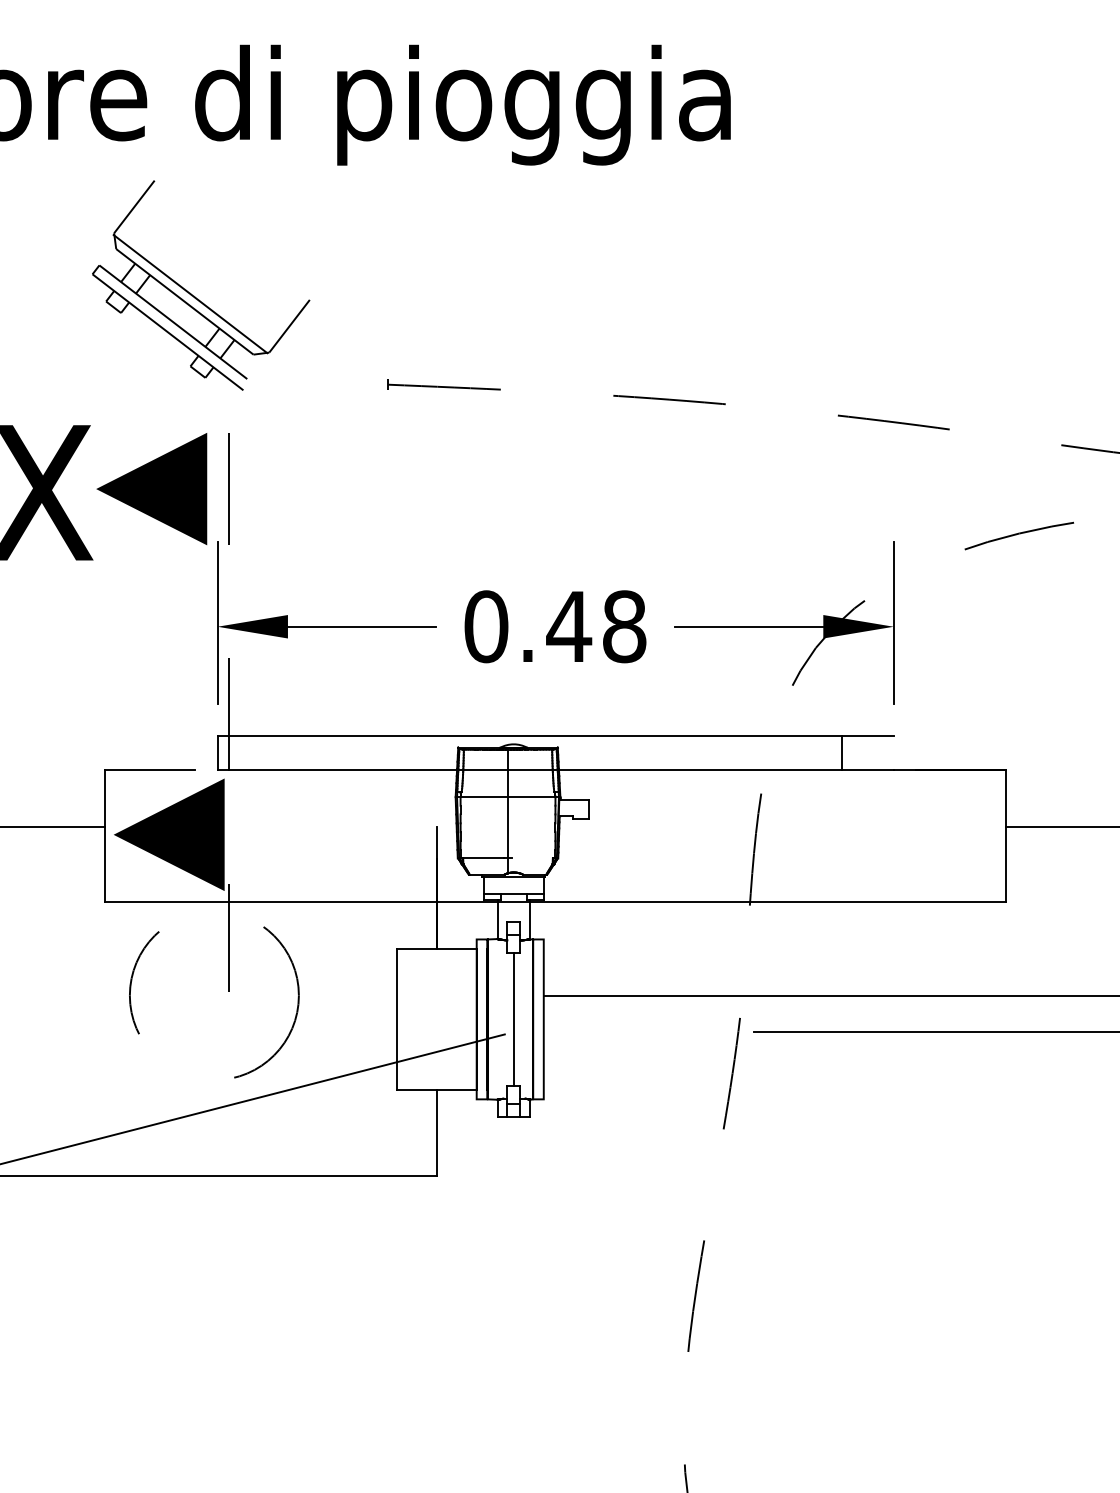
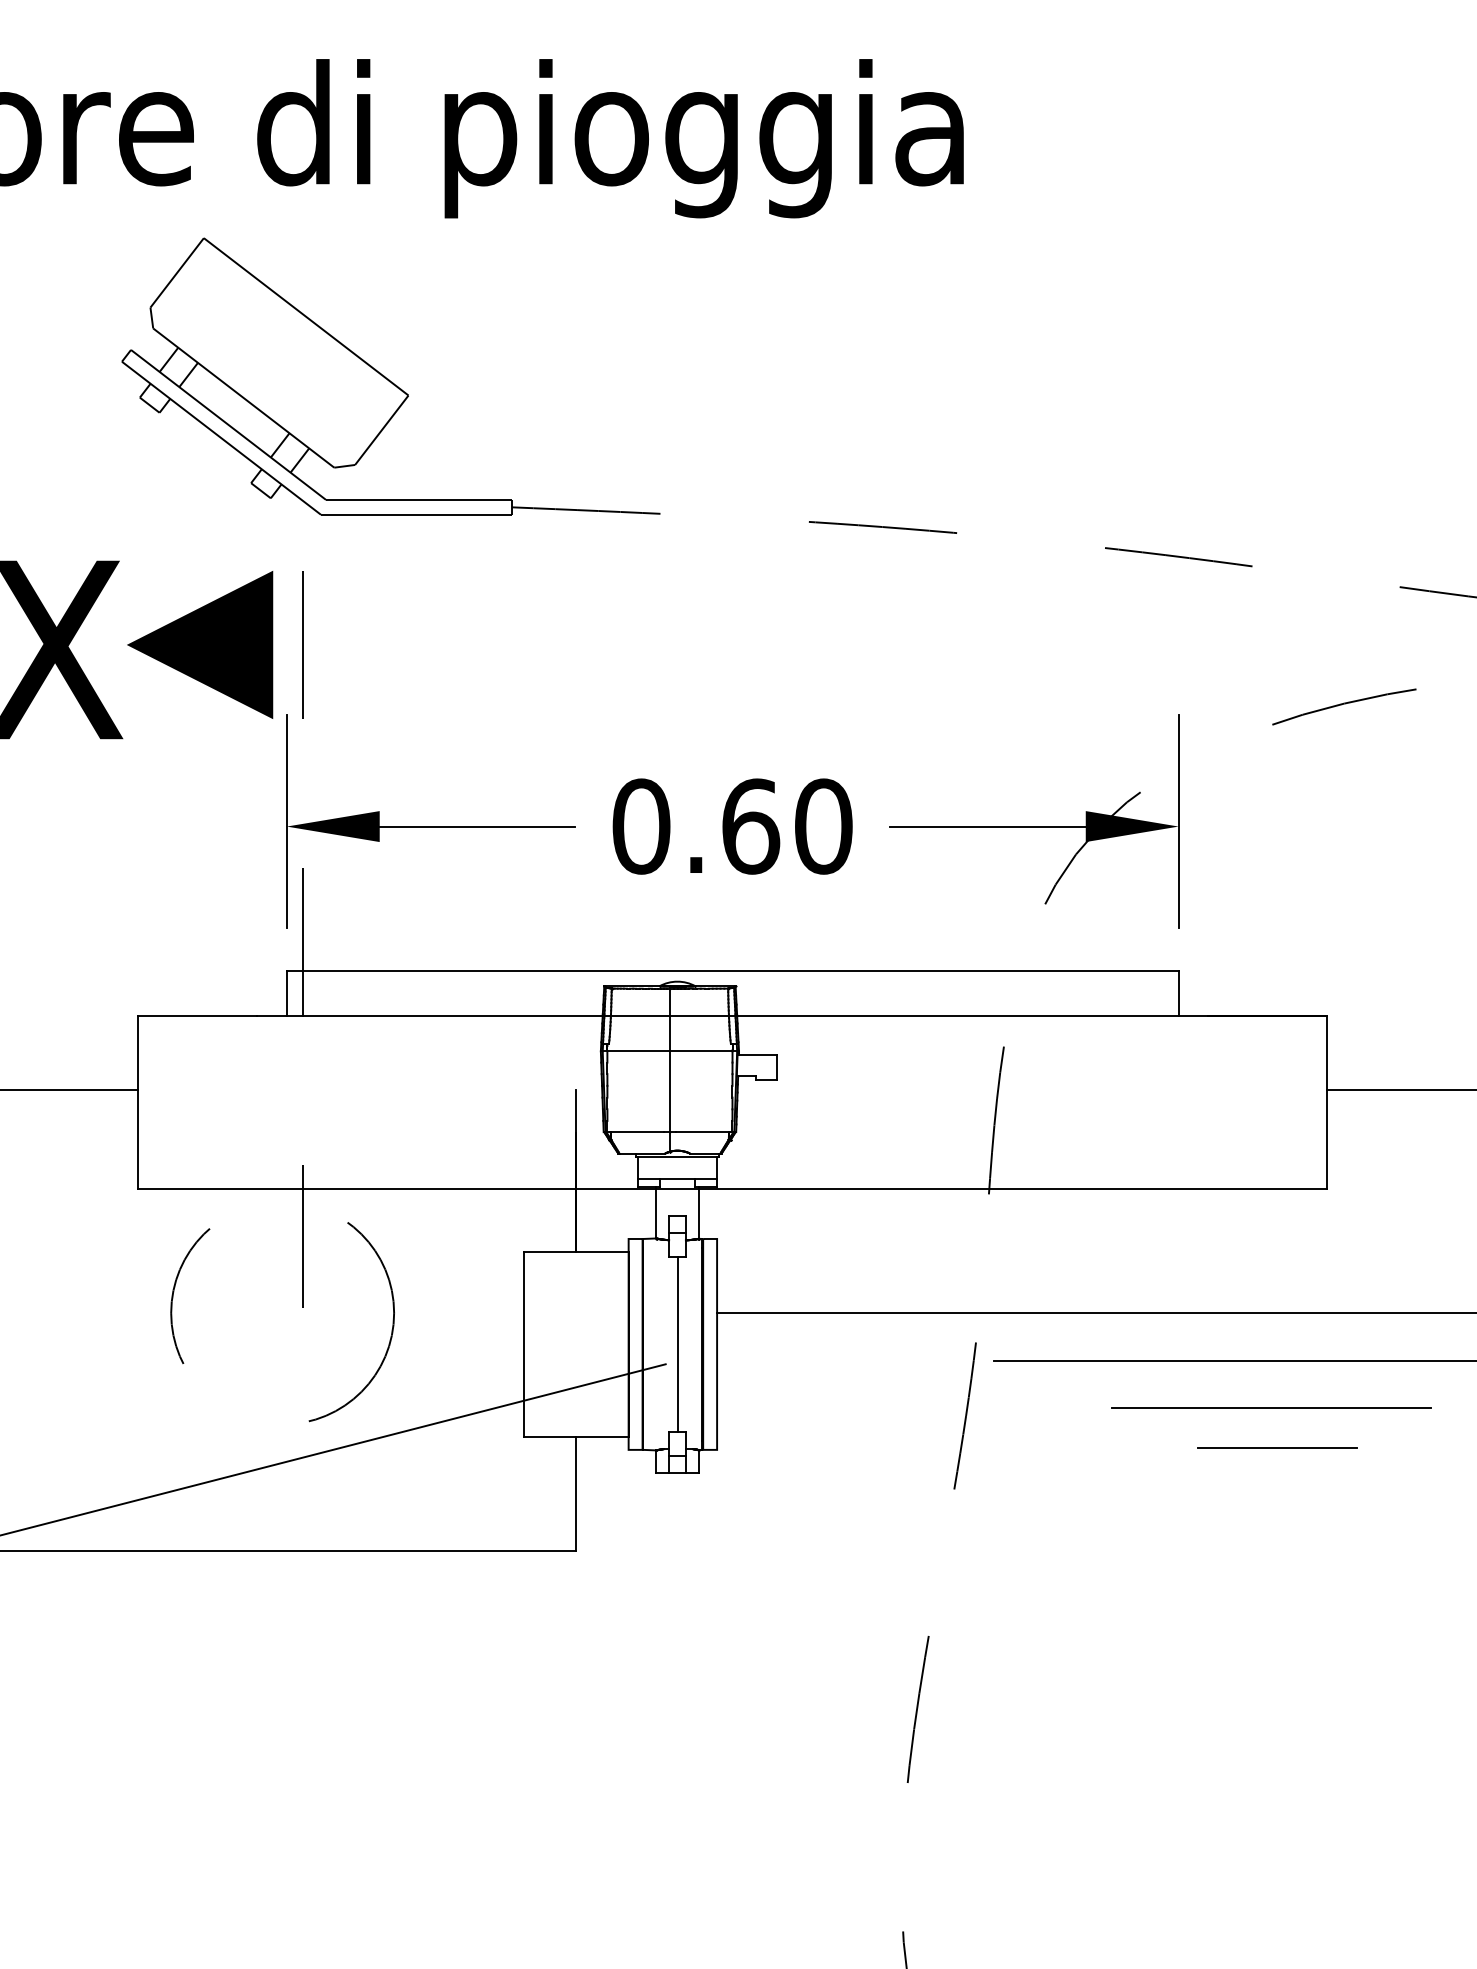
line: (189, 293) -> (305, 316), moved
line: (317, 378) -> (418, 499), added
line: (315, 390) -> (415, 514), added
text: (596, 626) -> (786, 826), 0.48 -> 0.60
line: (842, 753) -> (1178, 993), moved
line: (205, 770) -> (271, 1015), added
line: (169, 834) -> (223, 1100), removed
line: (532, 858) -> (702, 1132), added
line: (964, 1067) -> (1271, 1407), added
line: (968, 1097) -> (1277, 1447), added

